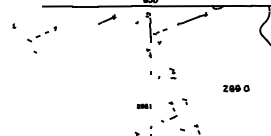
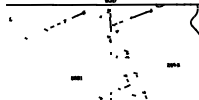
line: (25, 6) -> (18, 4), added
part: (41, 34) -> (54, 25), moved
part: (236, 88) -> (173, 65), size x0.62
part: (143, 106) -> (76, 78), moved

